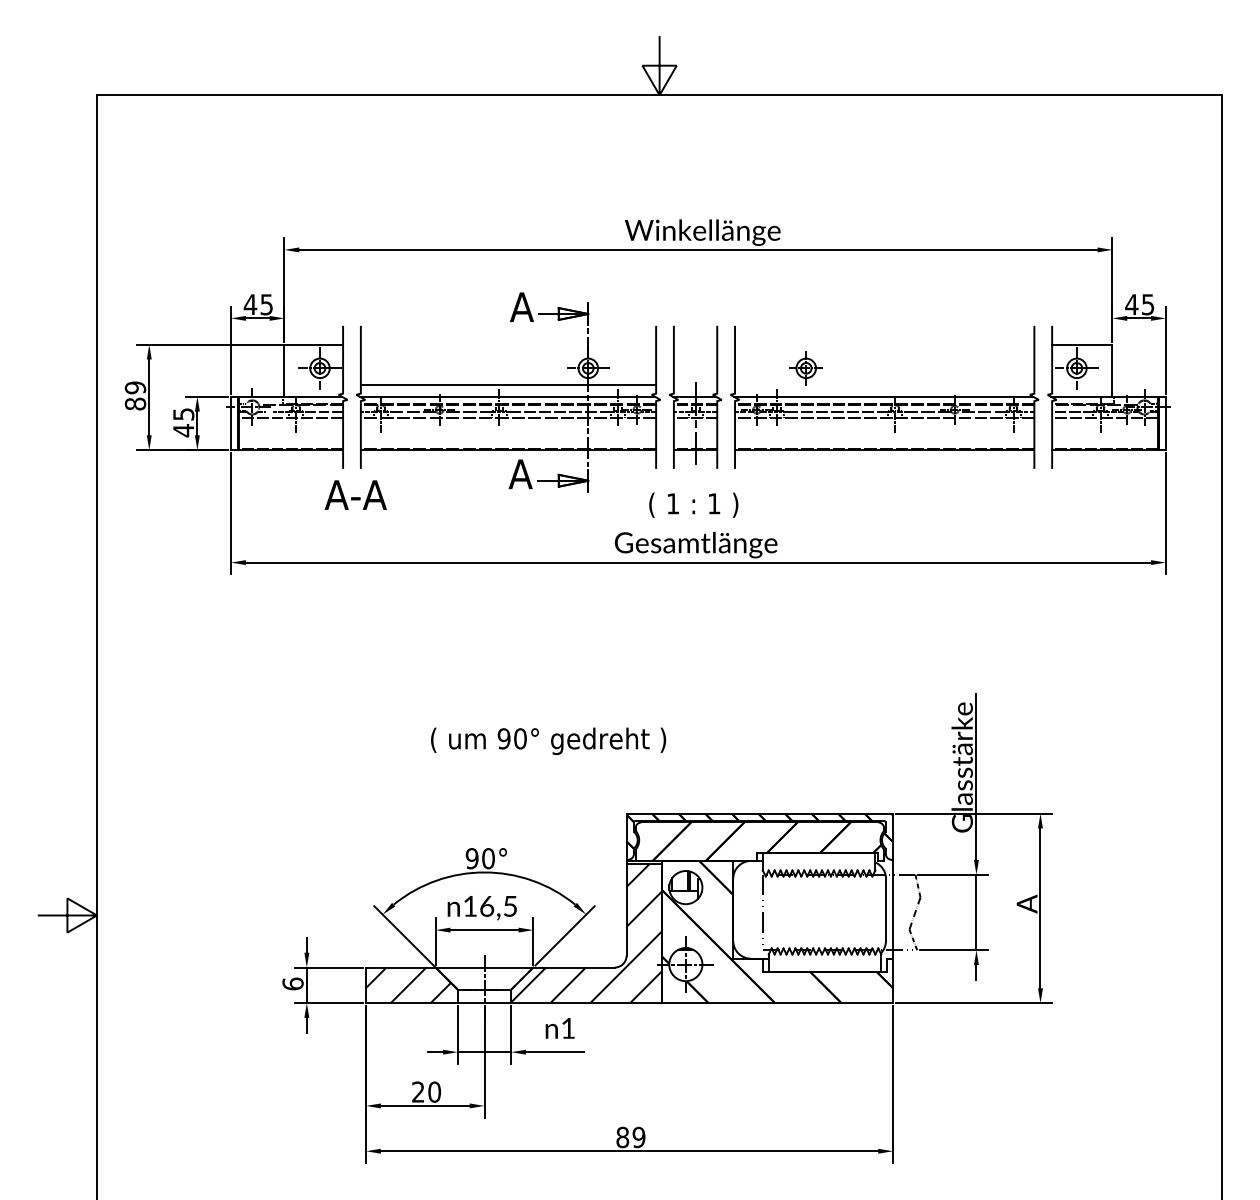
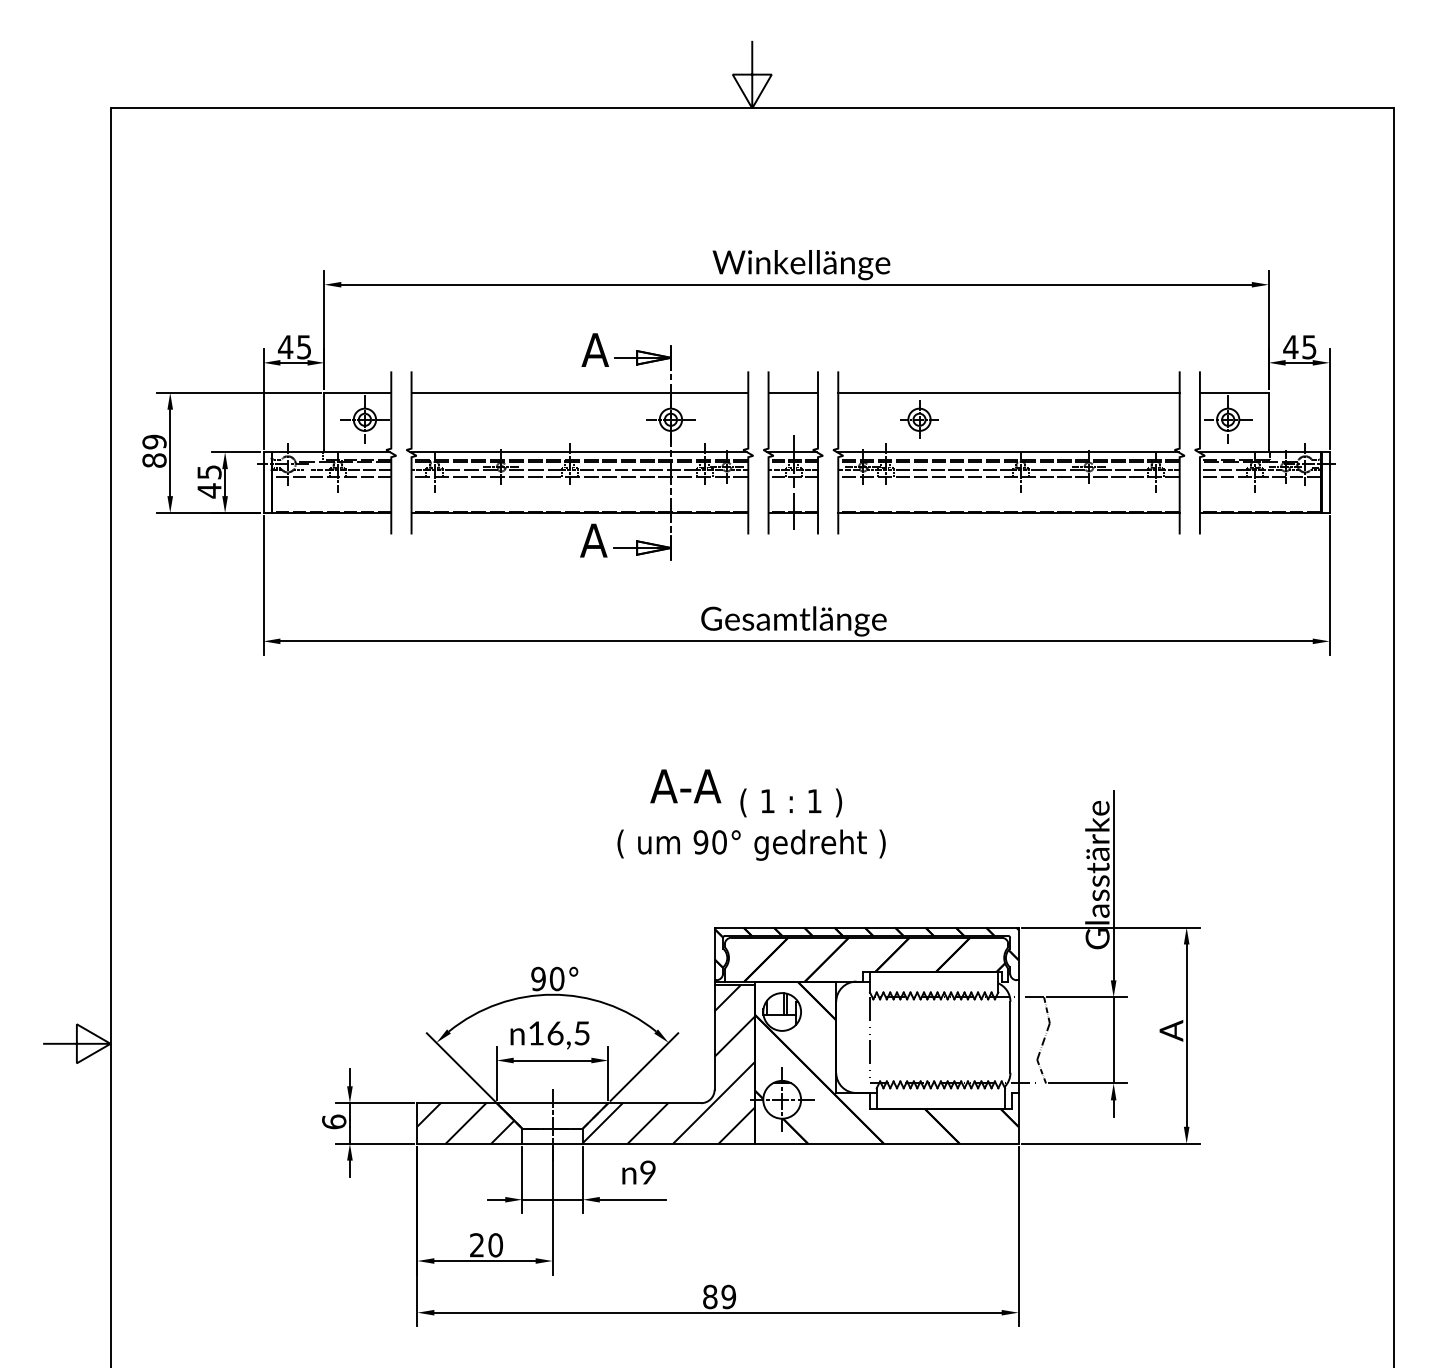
line: (695, 344) -> (793, 392), added
line: (884, 344) -> (1008, 392), added
line: (508, 384) -> (579, 392), moved
text: (355, 495) -> (685, 786), moved
text: (694, 504) -> (791, 802), moved
text: (548, 740) -> (751, 844), moved
text: (567, 1028) -> (647, 1172), 1 -> 9

